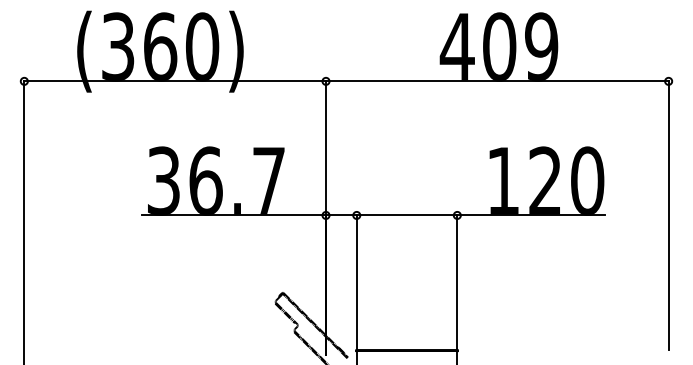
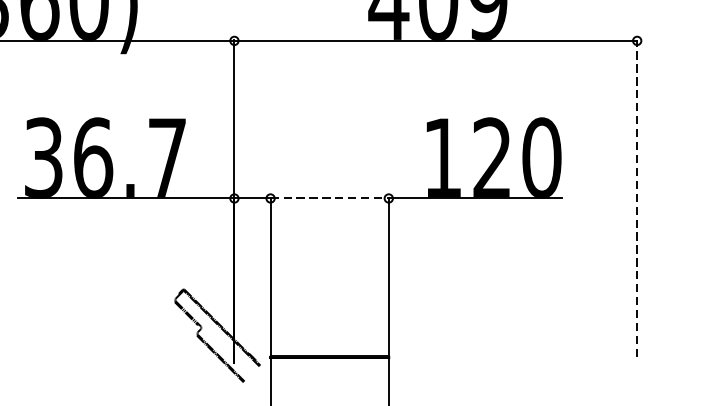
line: (407, 215) -> (330, 198), solid -> dashed
line: (668, 215) -> (637, 198), solid -> dashed

